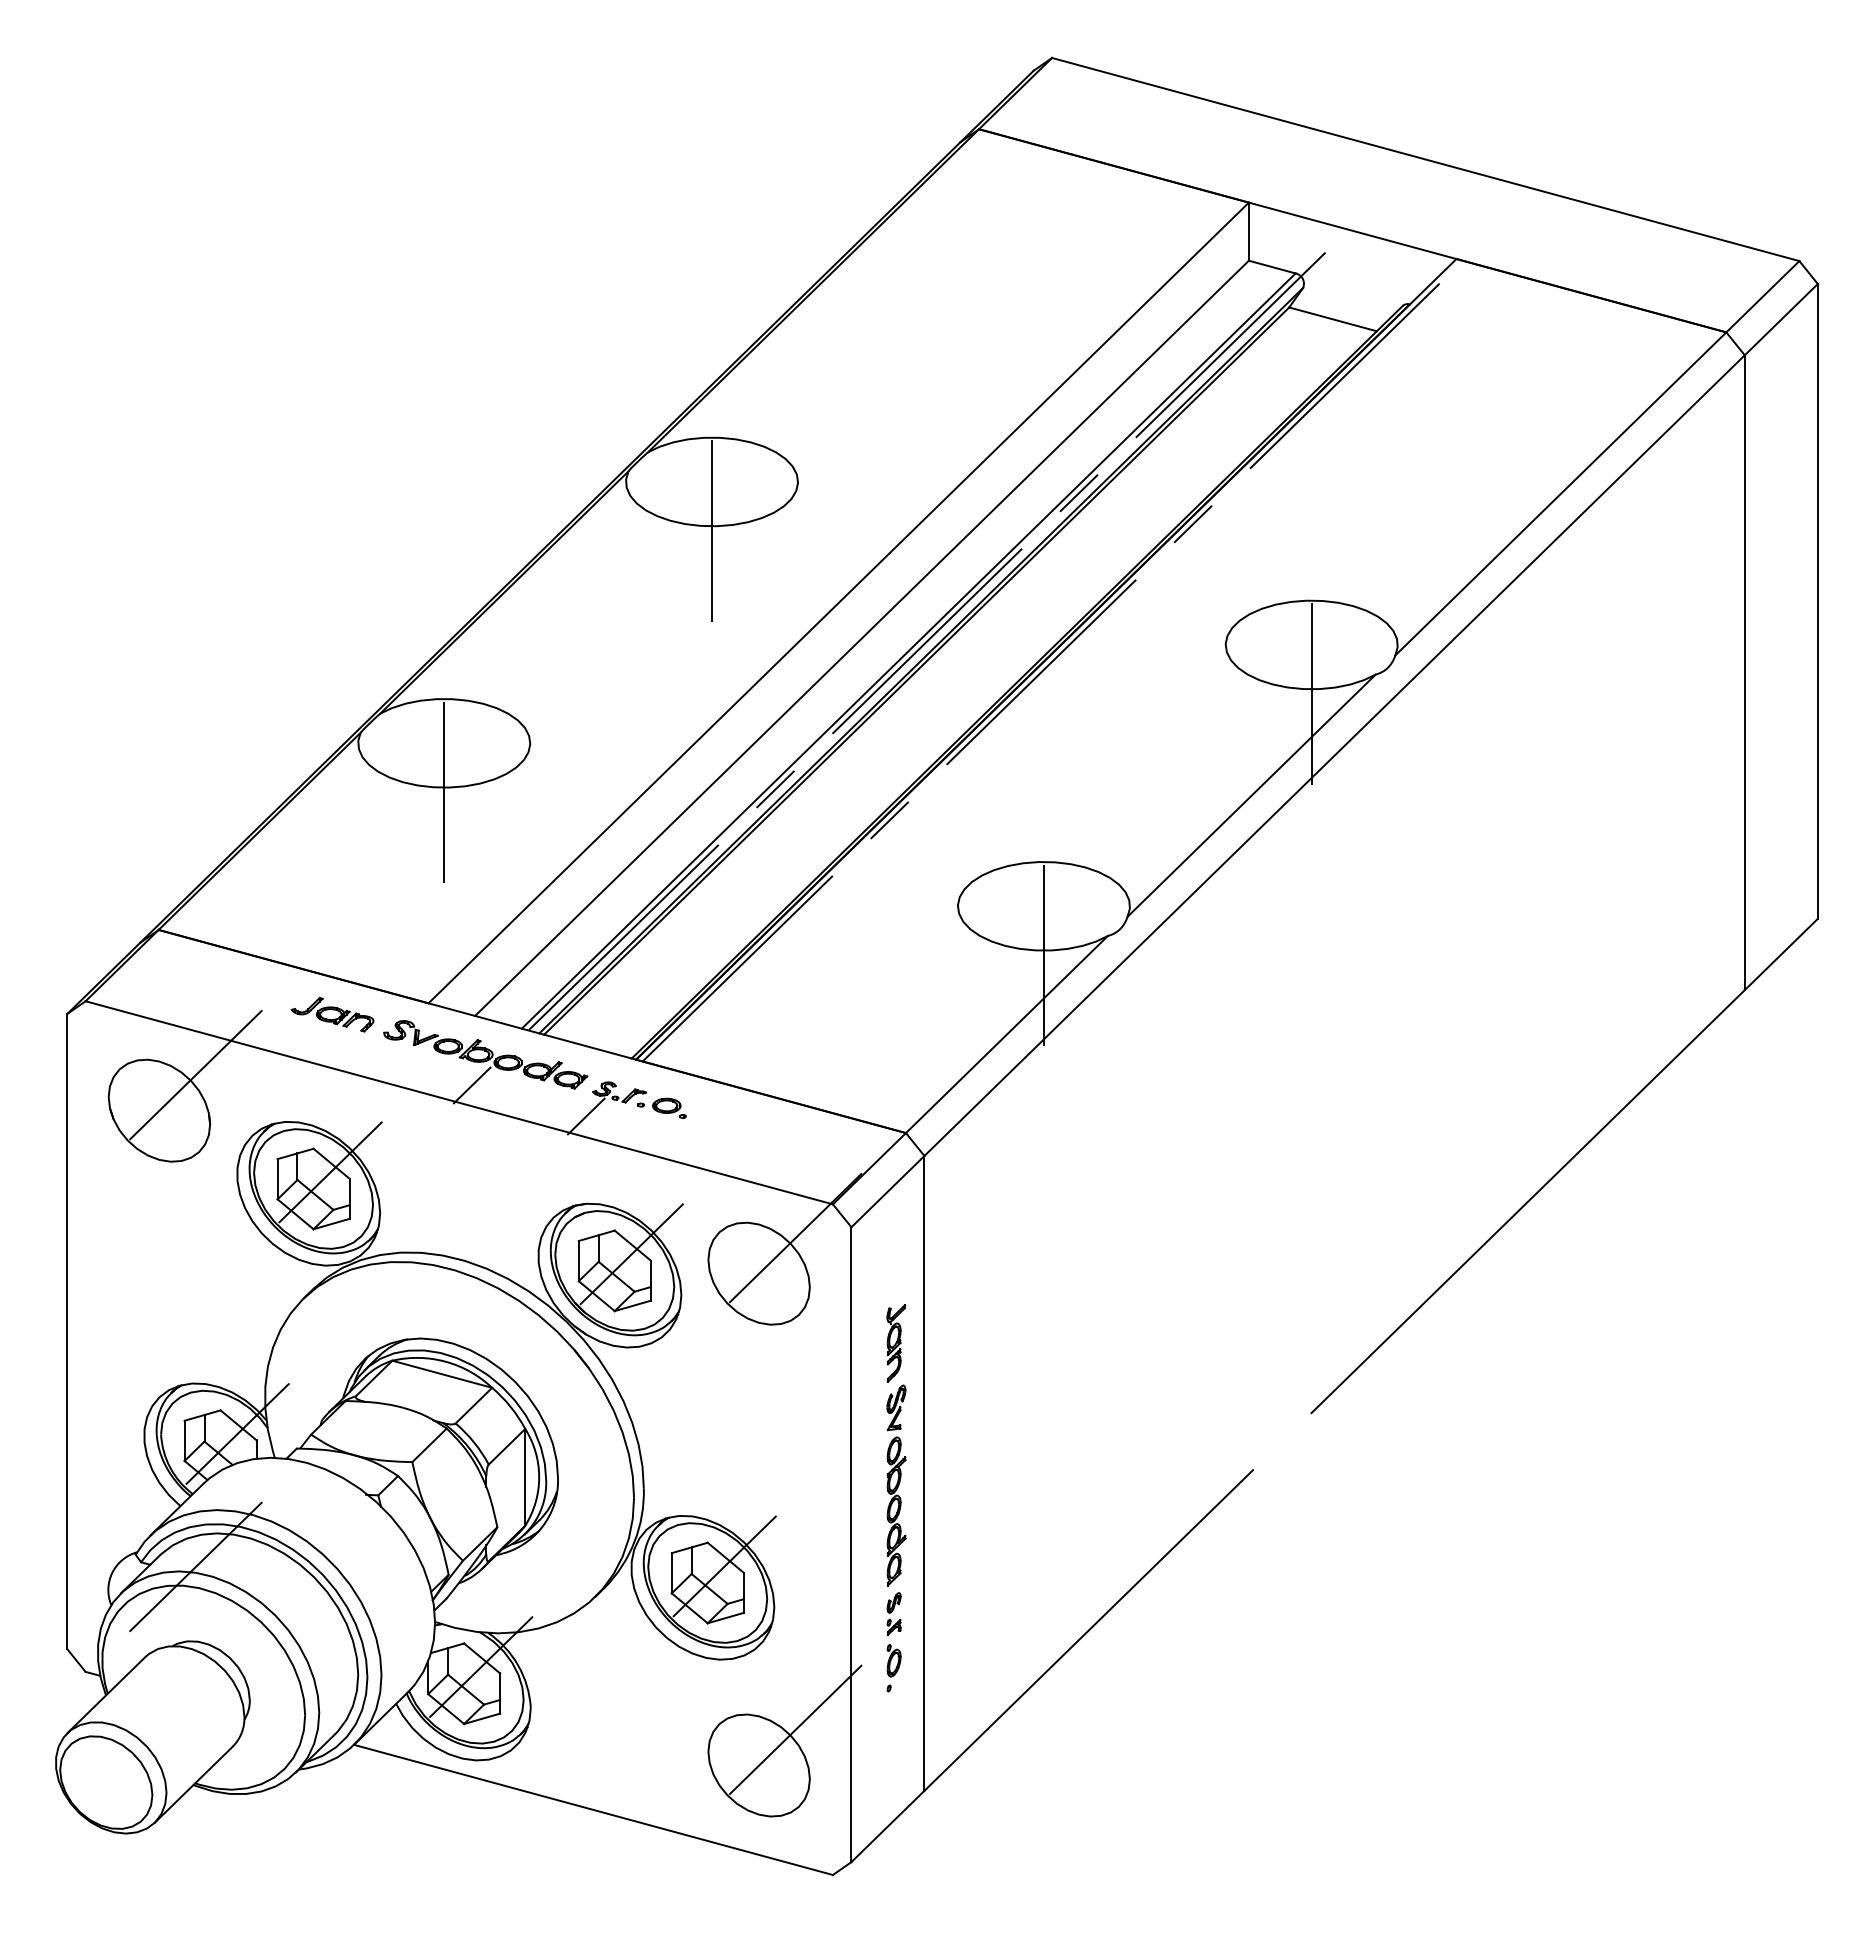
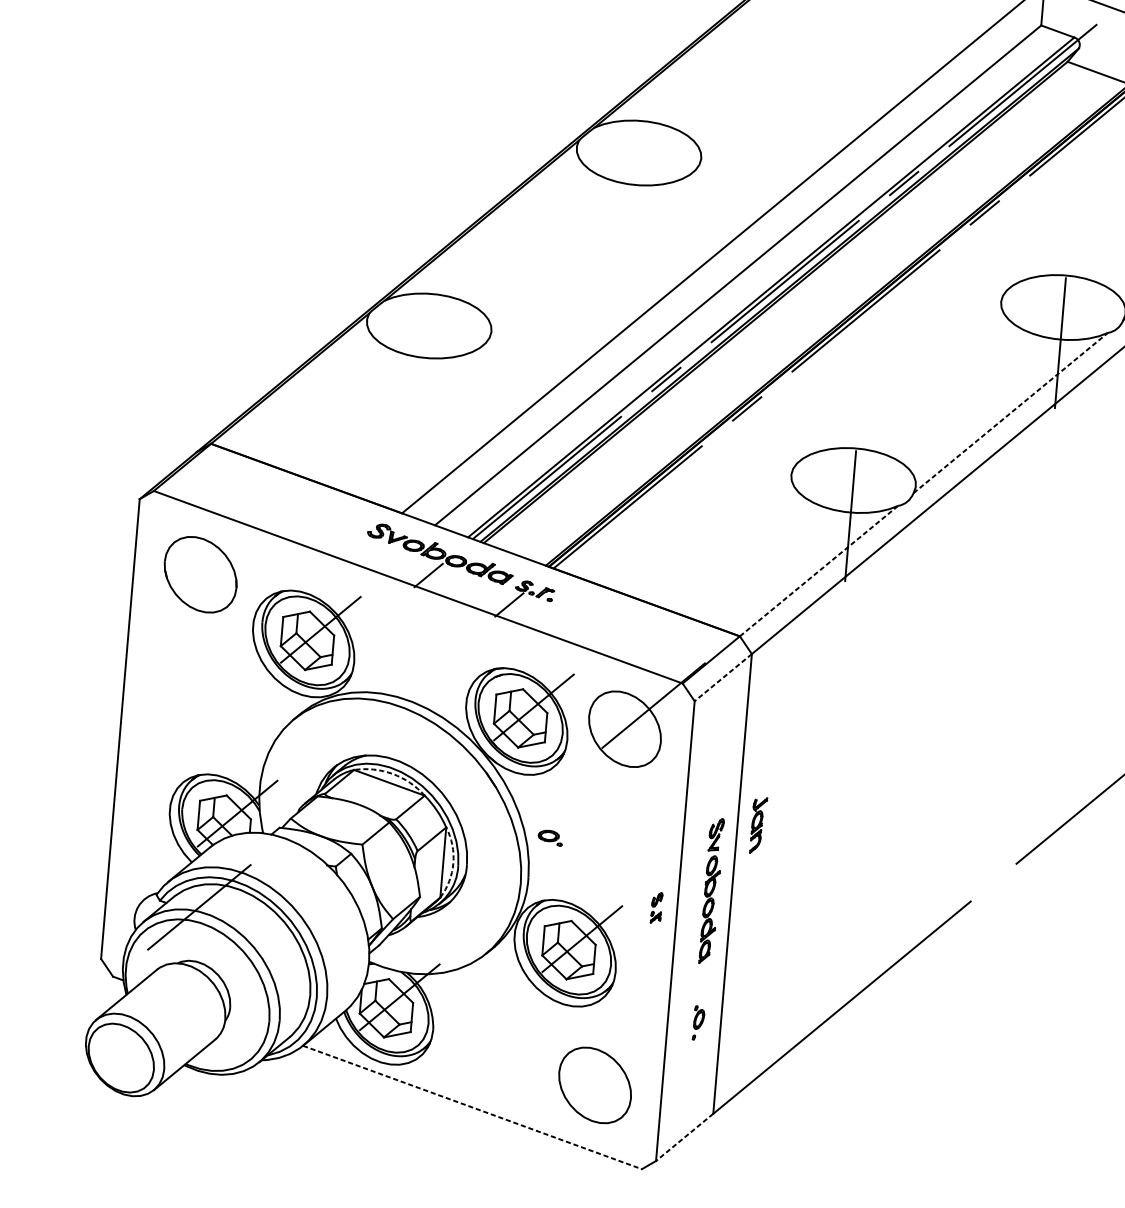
line: (712, 531) -> (636, 188), removed
line: (444, 792) -> (426, 361), removed
line: (1252, 795) -> (1011, 412), solid -> dashed
part: (332, 1014) -> (331, 515), removed
line: (1007, 1034) -> (819, 571), solid -> dashed
line: (195, 1074) -> (228, 550), removed
part: (669, 1107) -> (550, 837), moved
line: (887, 1191) -> (722, 677), solid -> dashed
part: (895, 1343) -> (757, 825), moved
arc: (445, 1361) -> (392, 773), solid -> dashed
arc: (539, 1477) -> (453, 863), solid -> dashed
part: (893, 1613) -> (656, 907), moved
line: (795, 1729) -> (623, 1061), removed
line: (594, 1810) -> (473, 1107), solid -> dashed
line: (887, 1826) -> (684, 1137), solid -> dashed

